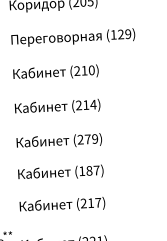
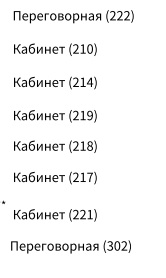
text: (120, 34) -> (119, 15), (129) -> (222)
text: (87, 139) -> (82, 115), (279) -> (219)
text: (88, 170) -> (82, 145), (187) -> (218)

